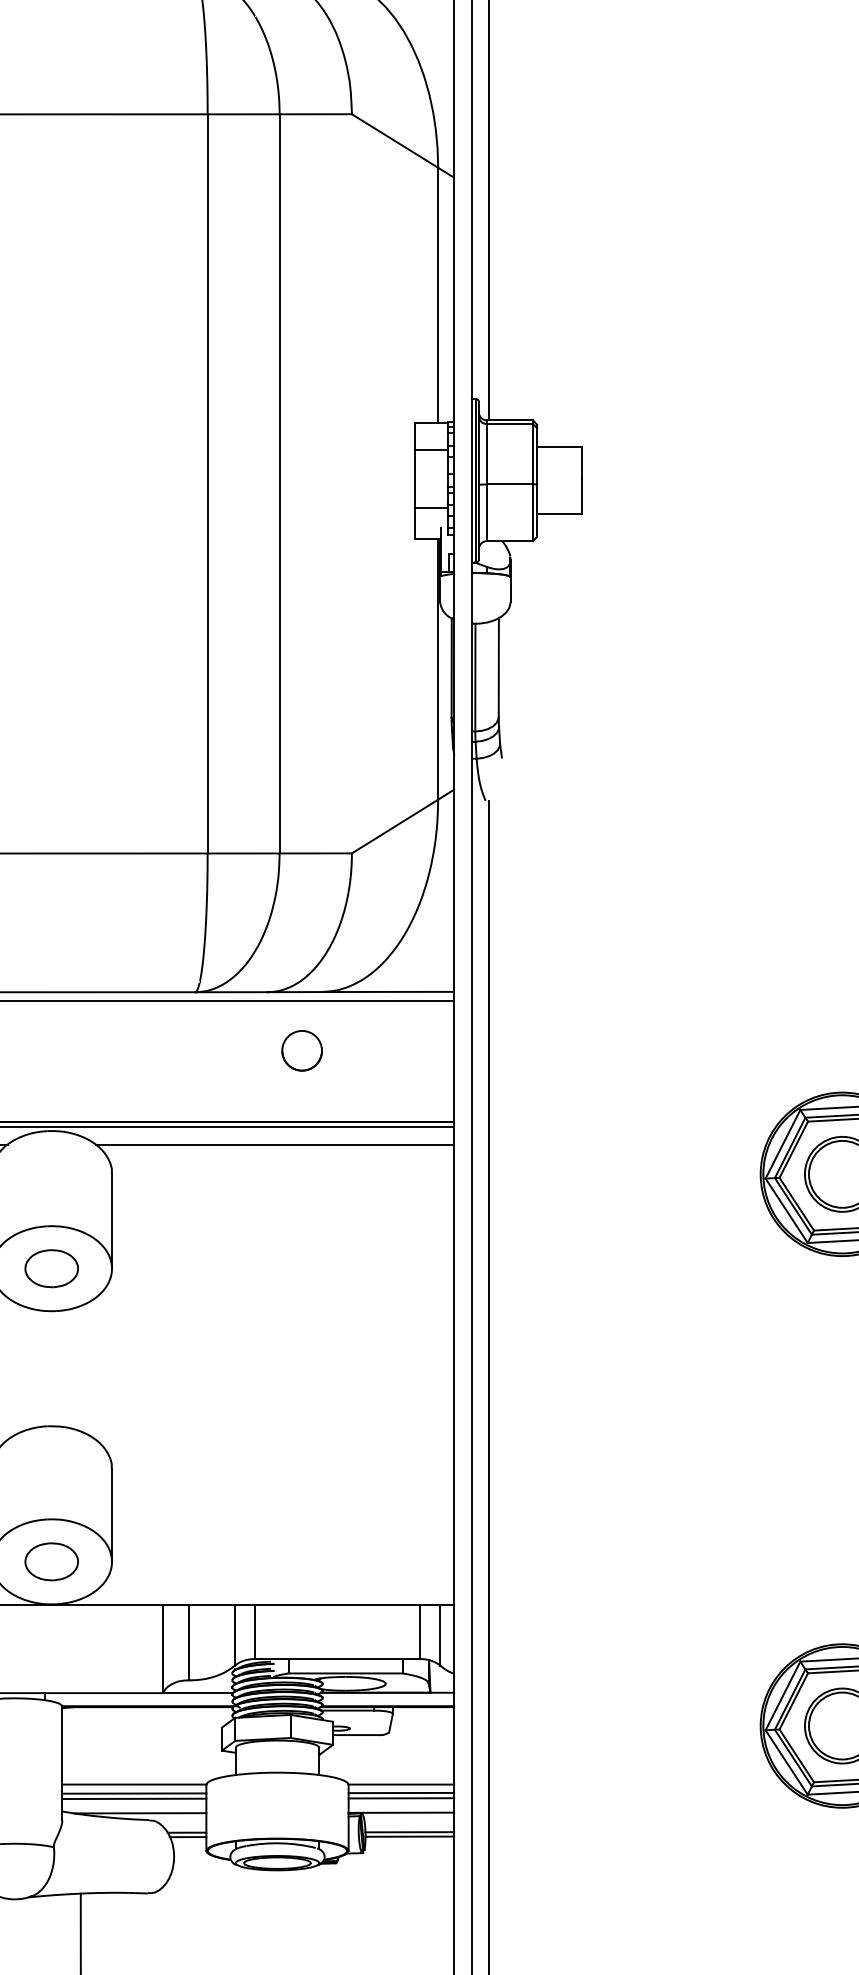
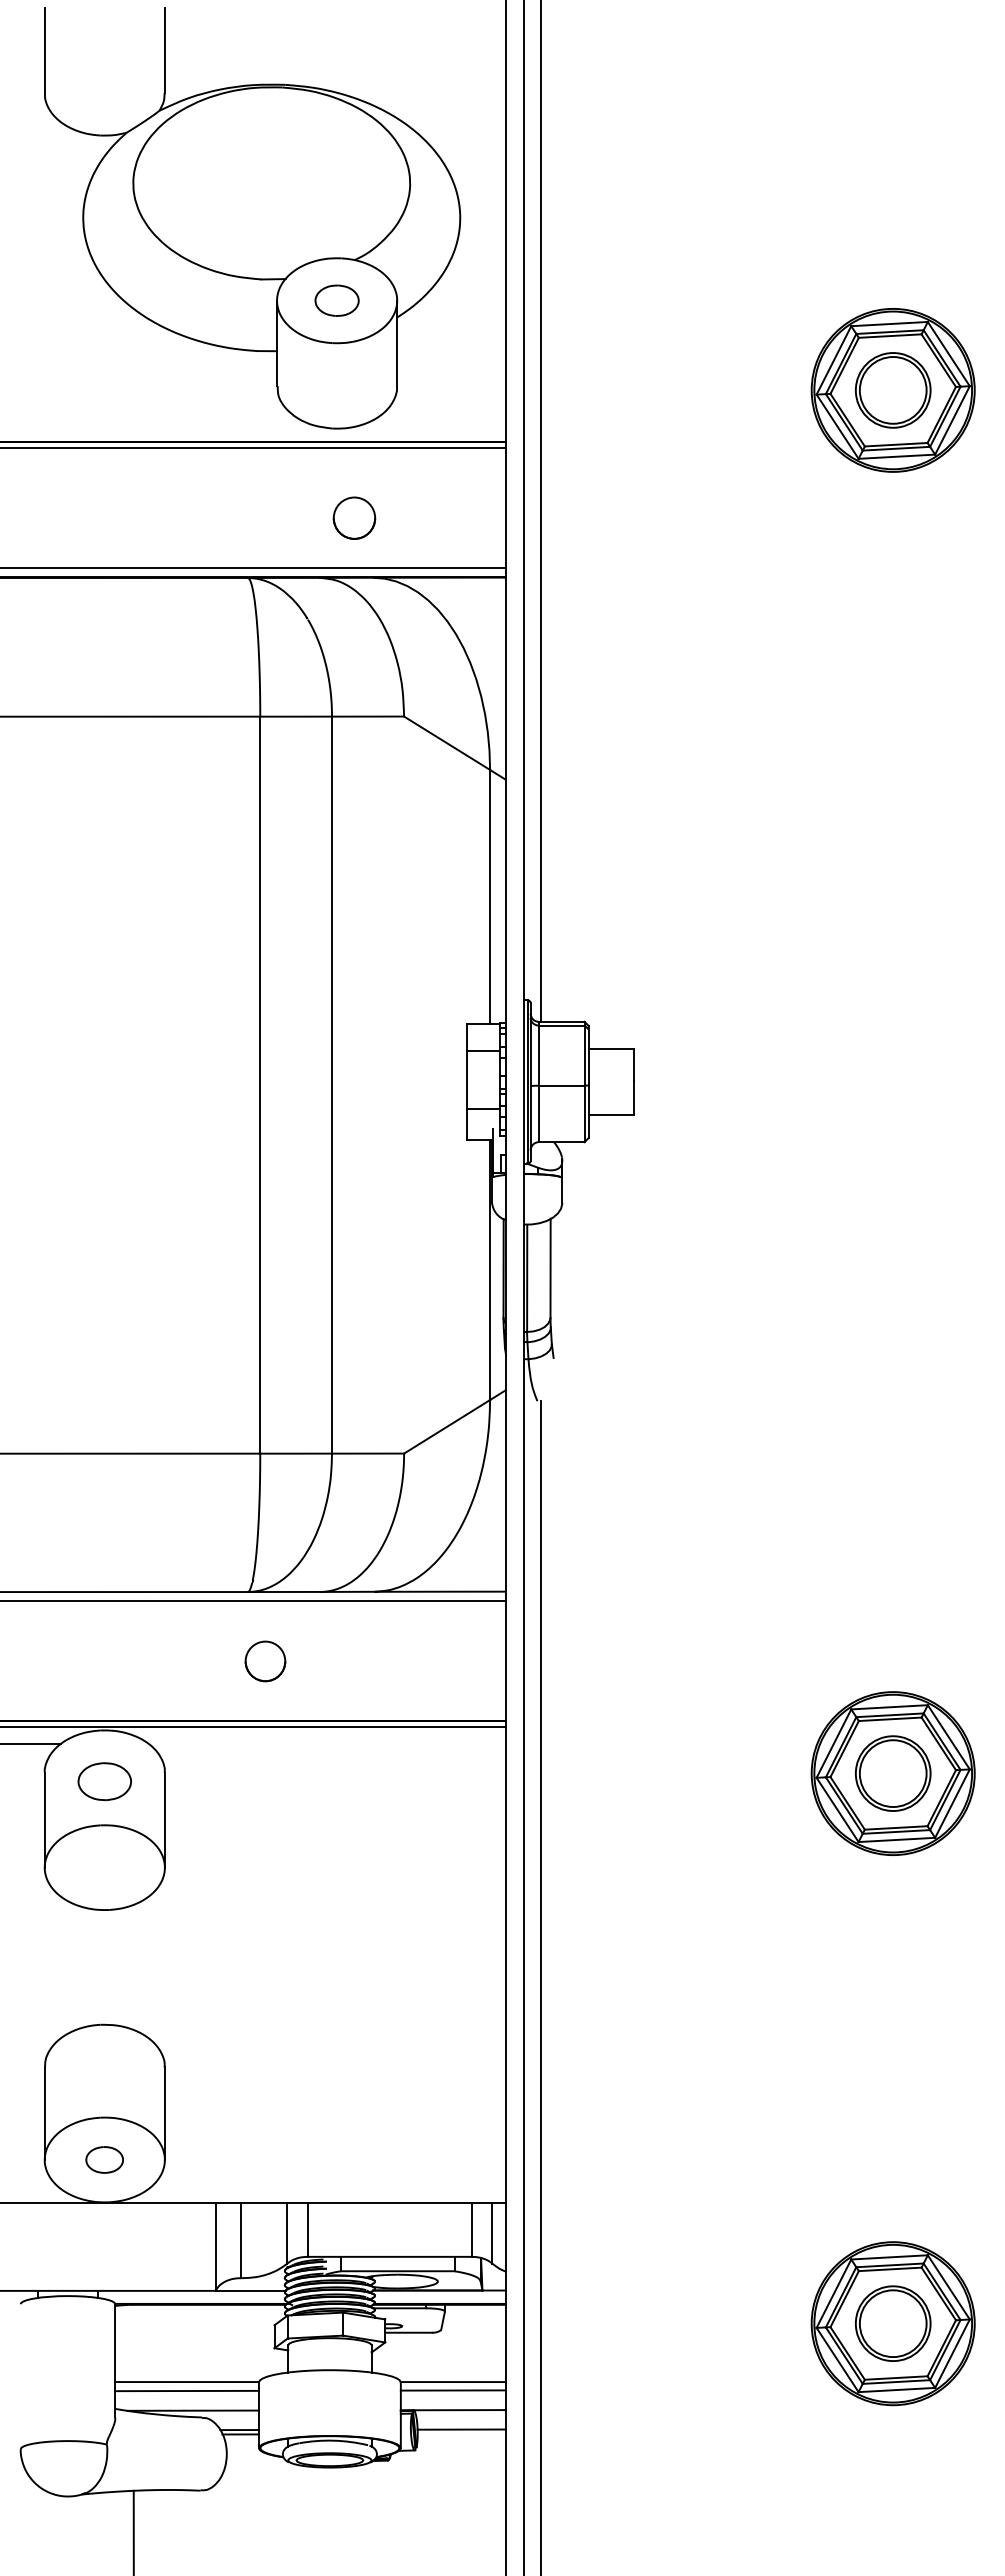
part: (302, 1050) -> (265, 1661), moved
line: (275, 1145) -> (327, 1744), removed
part: (51, 1268) -> (104, 1781), moved
part: (51, 1561) -> (104, 2159), size x0.7
line: (401, 1798) -> (453, 2395), removed
line: (133, 1799) -> (186, 2396), removed
line: (409, 1836) -> (461, 2433), removed

